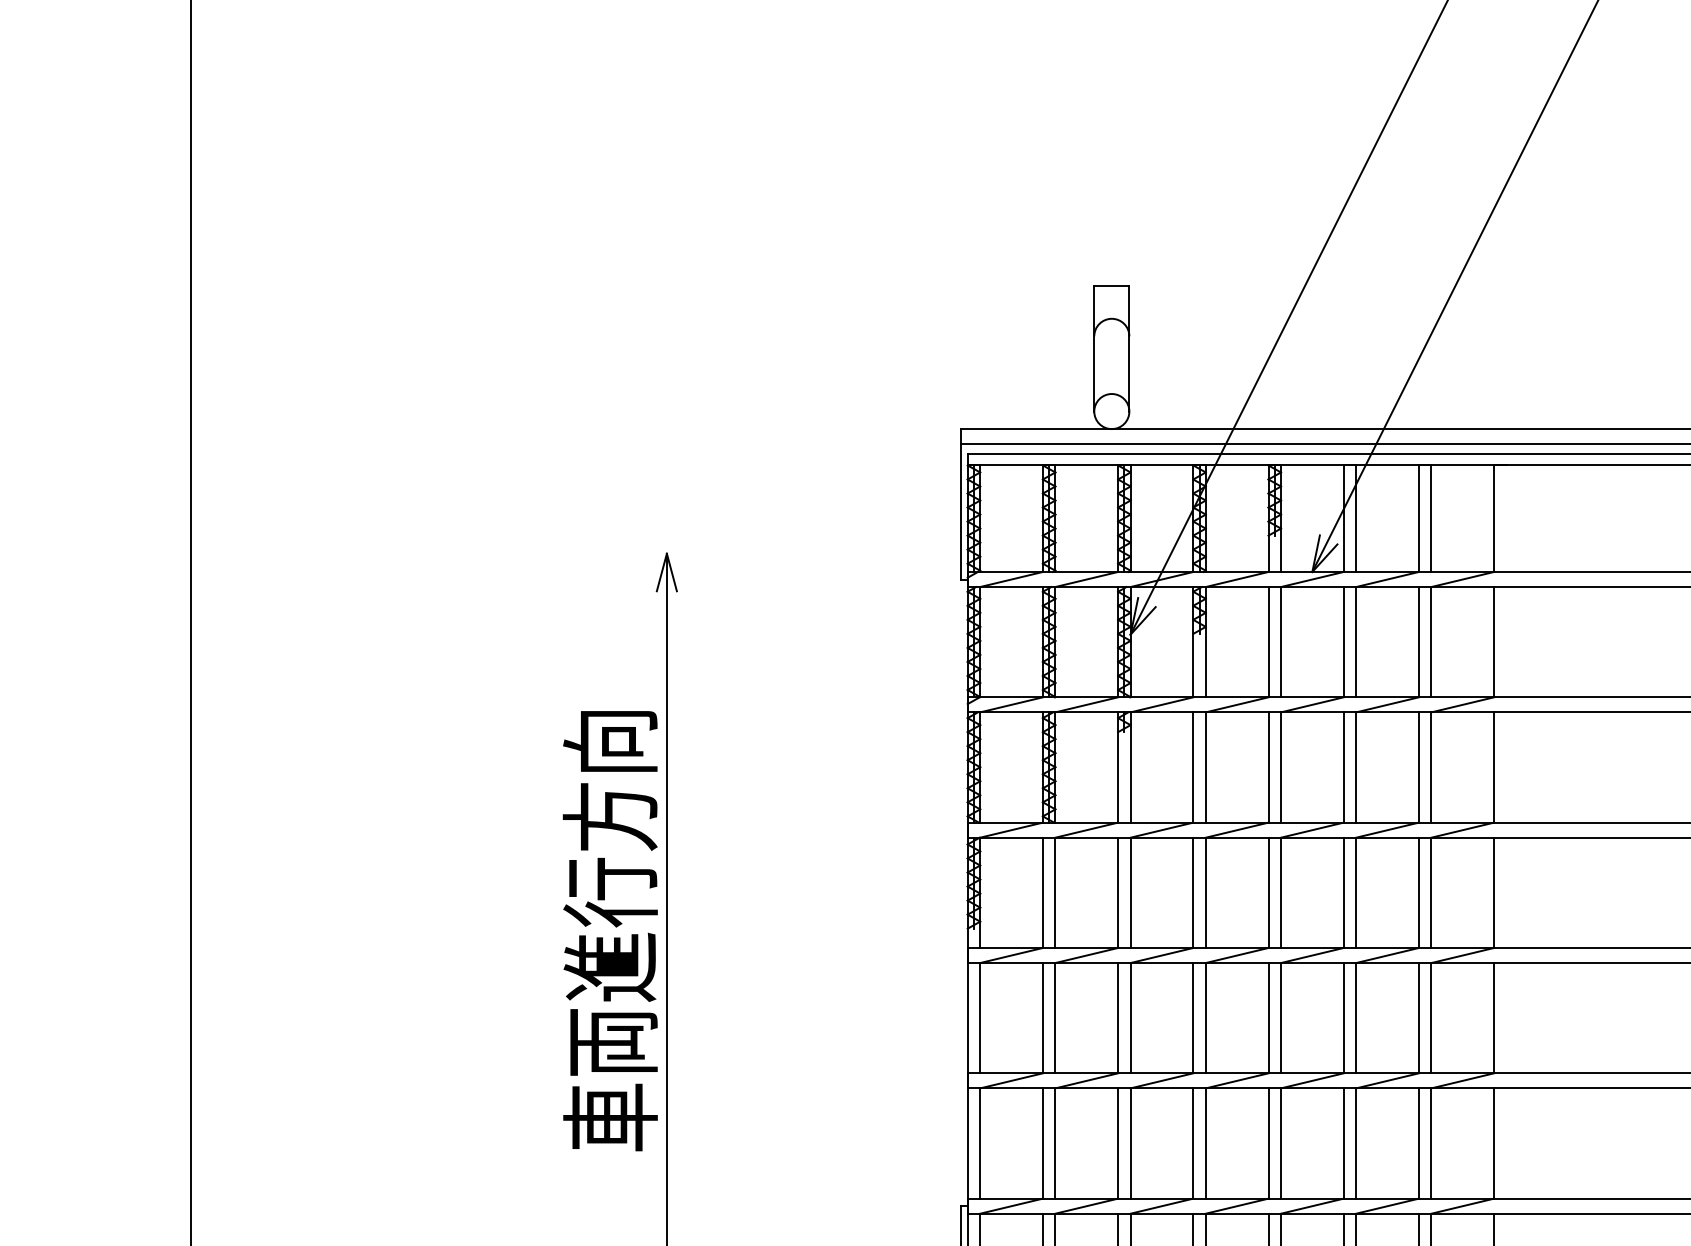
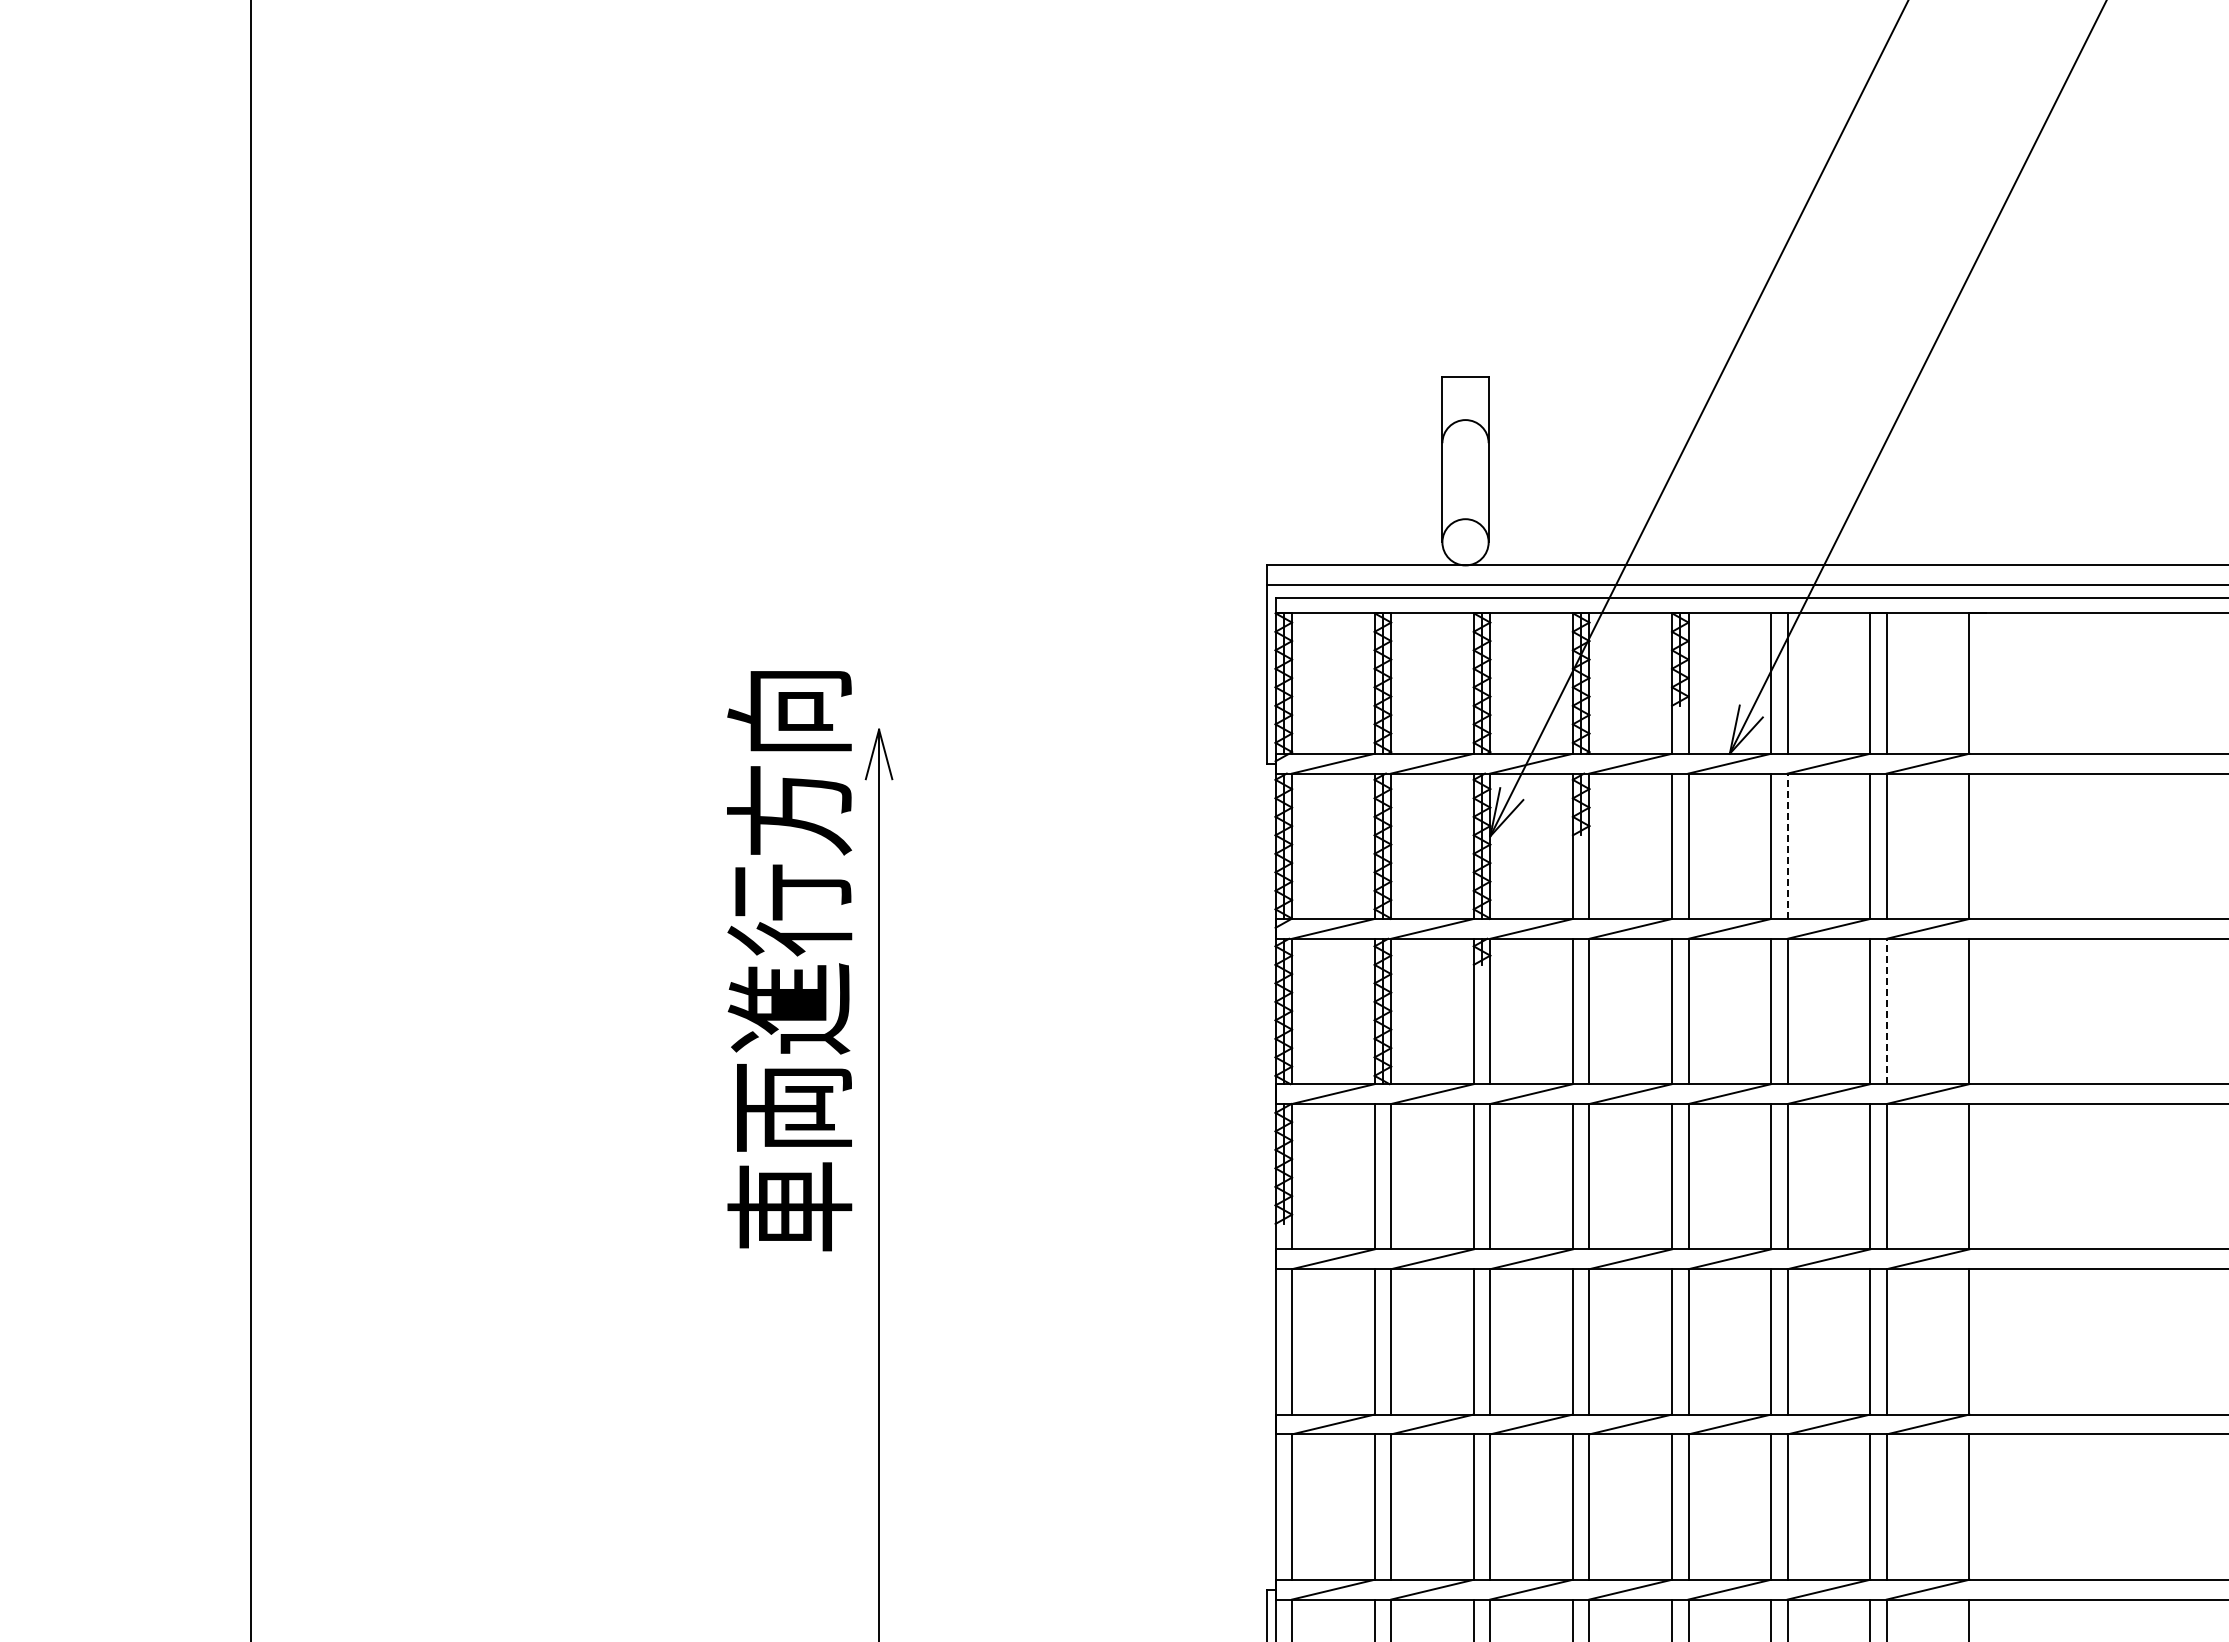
line: (1356, 642) -> (1787, 846), solid -> dashed
line: (1431, 767) -> (1886, 1011), solid -> dashed
text: (610, 931) -> (789, 961), moved

